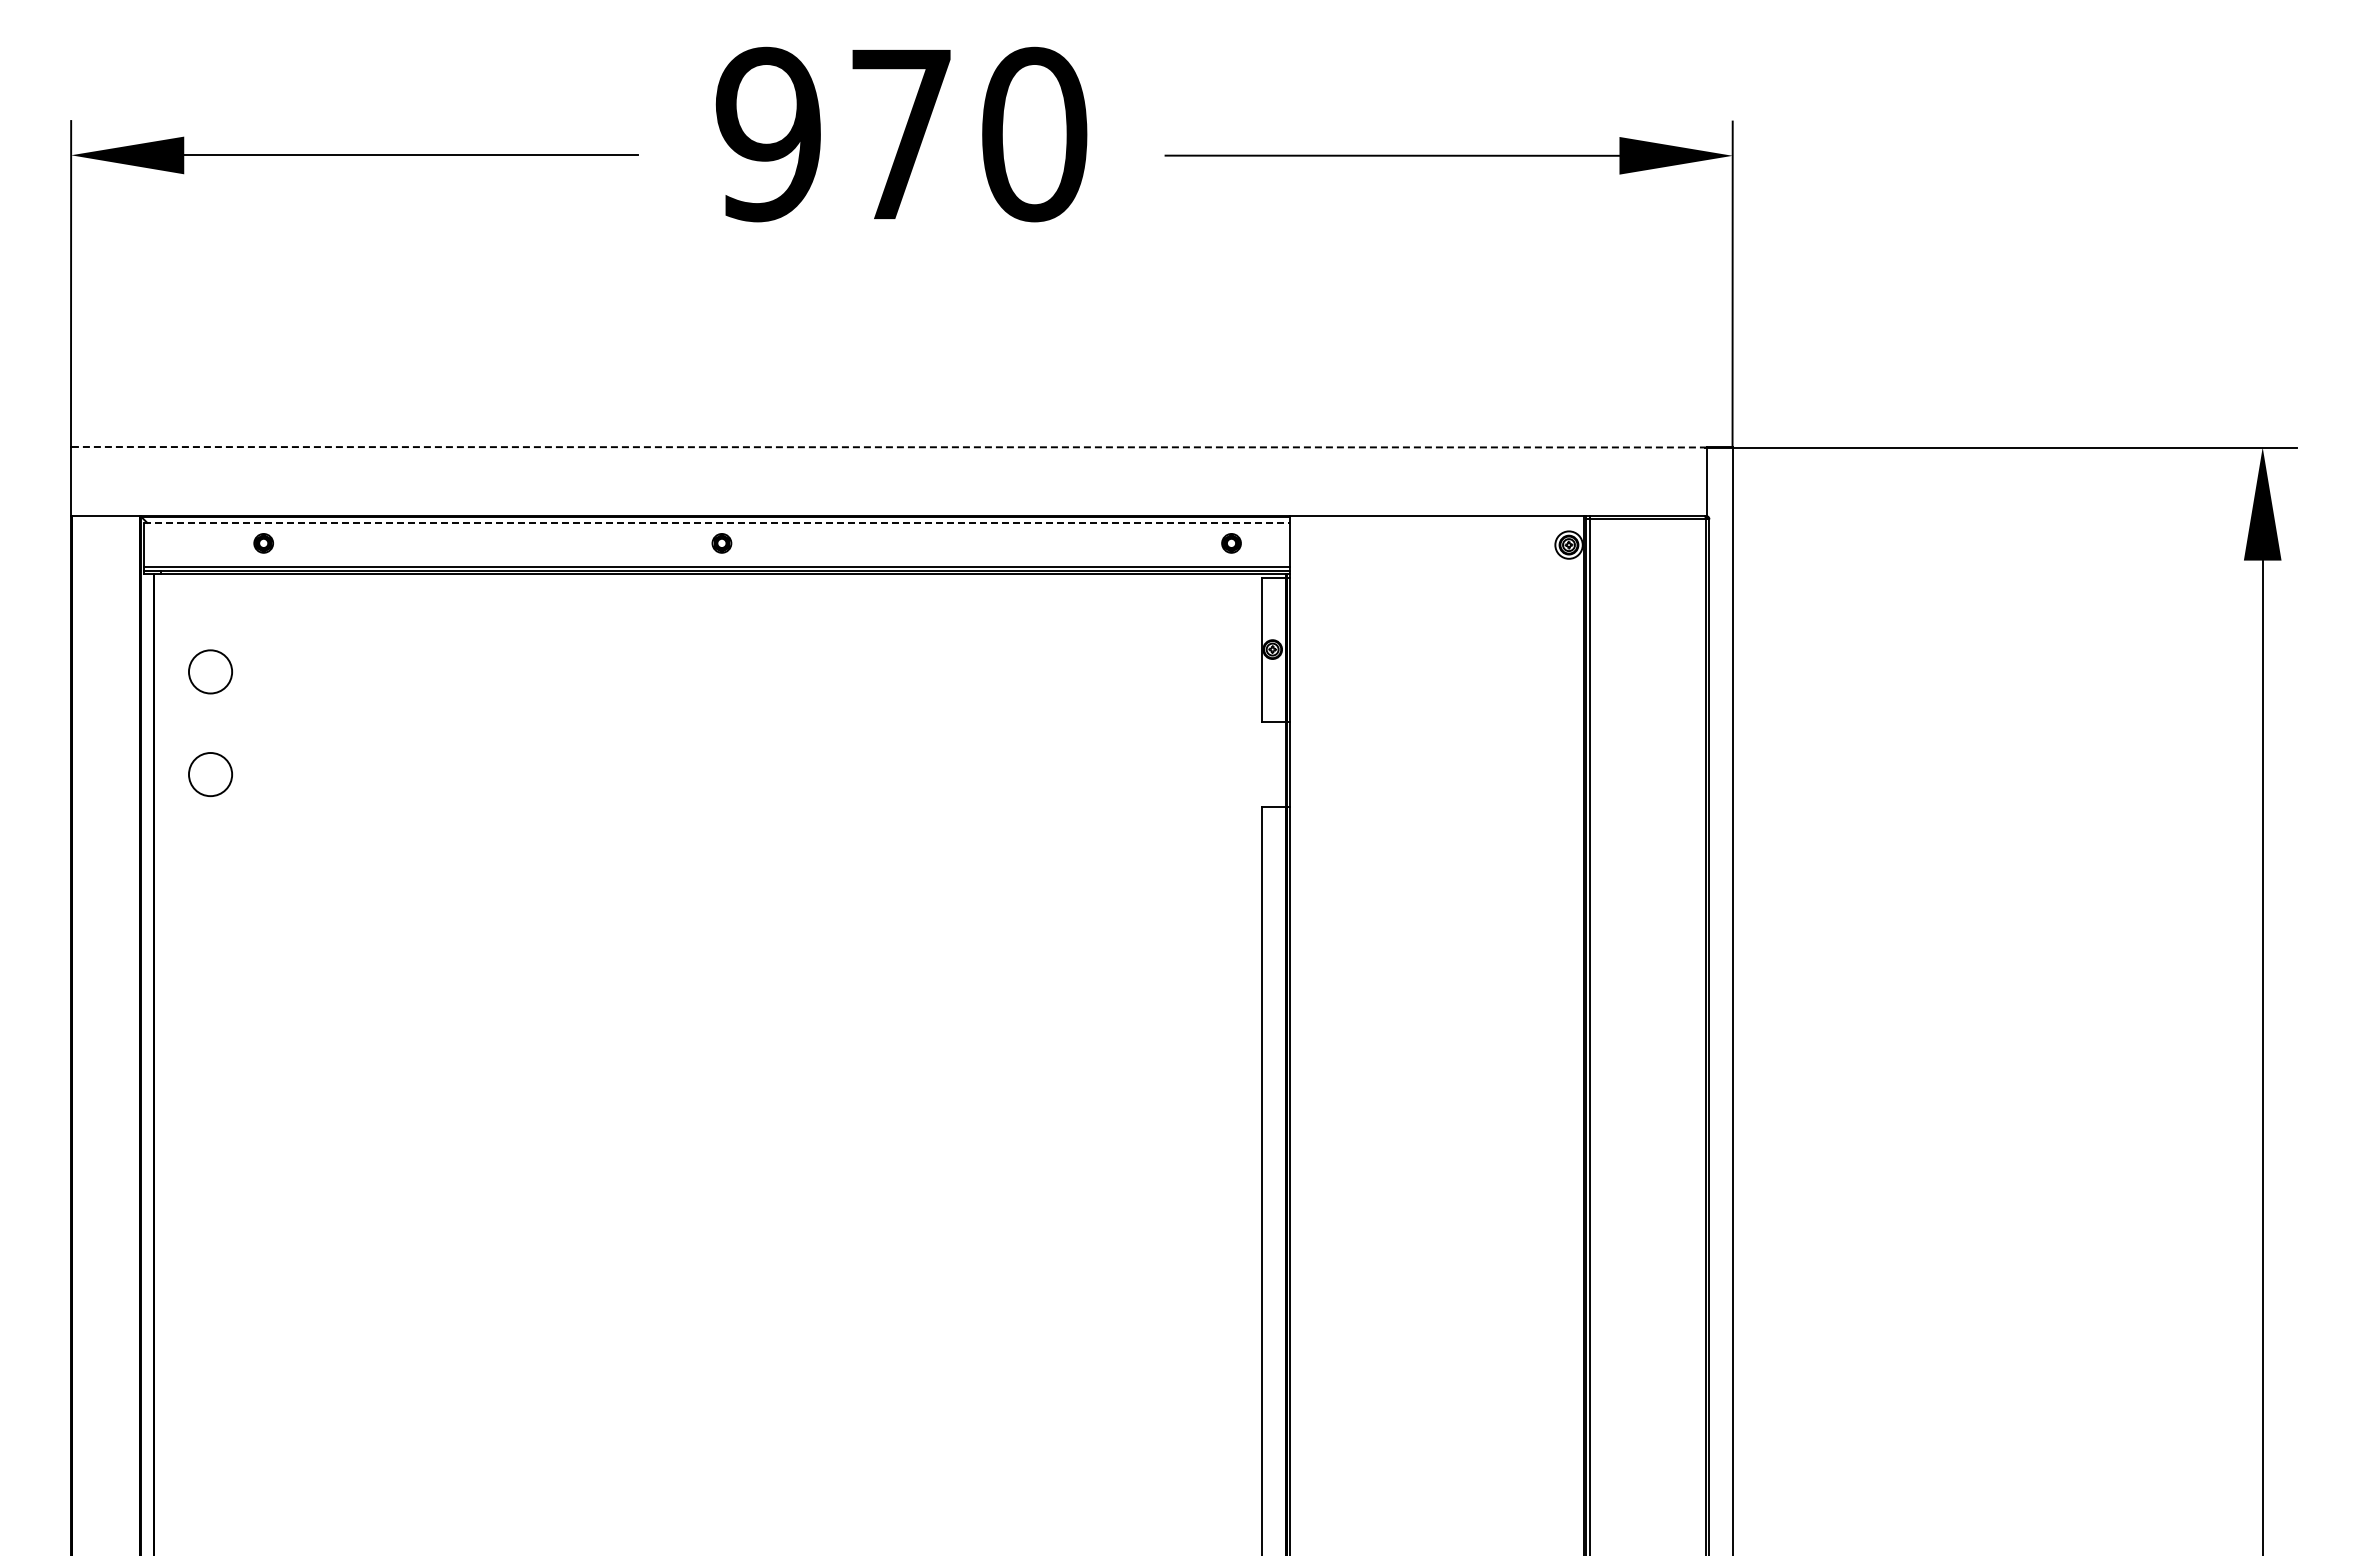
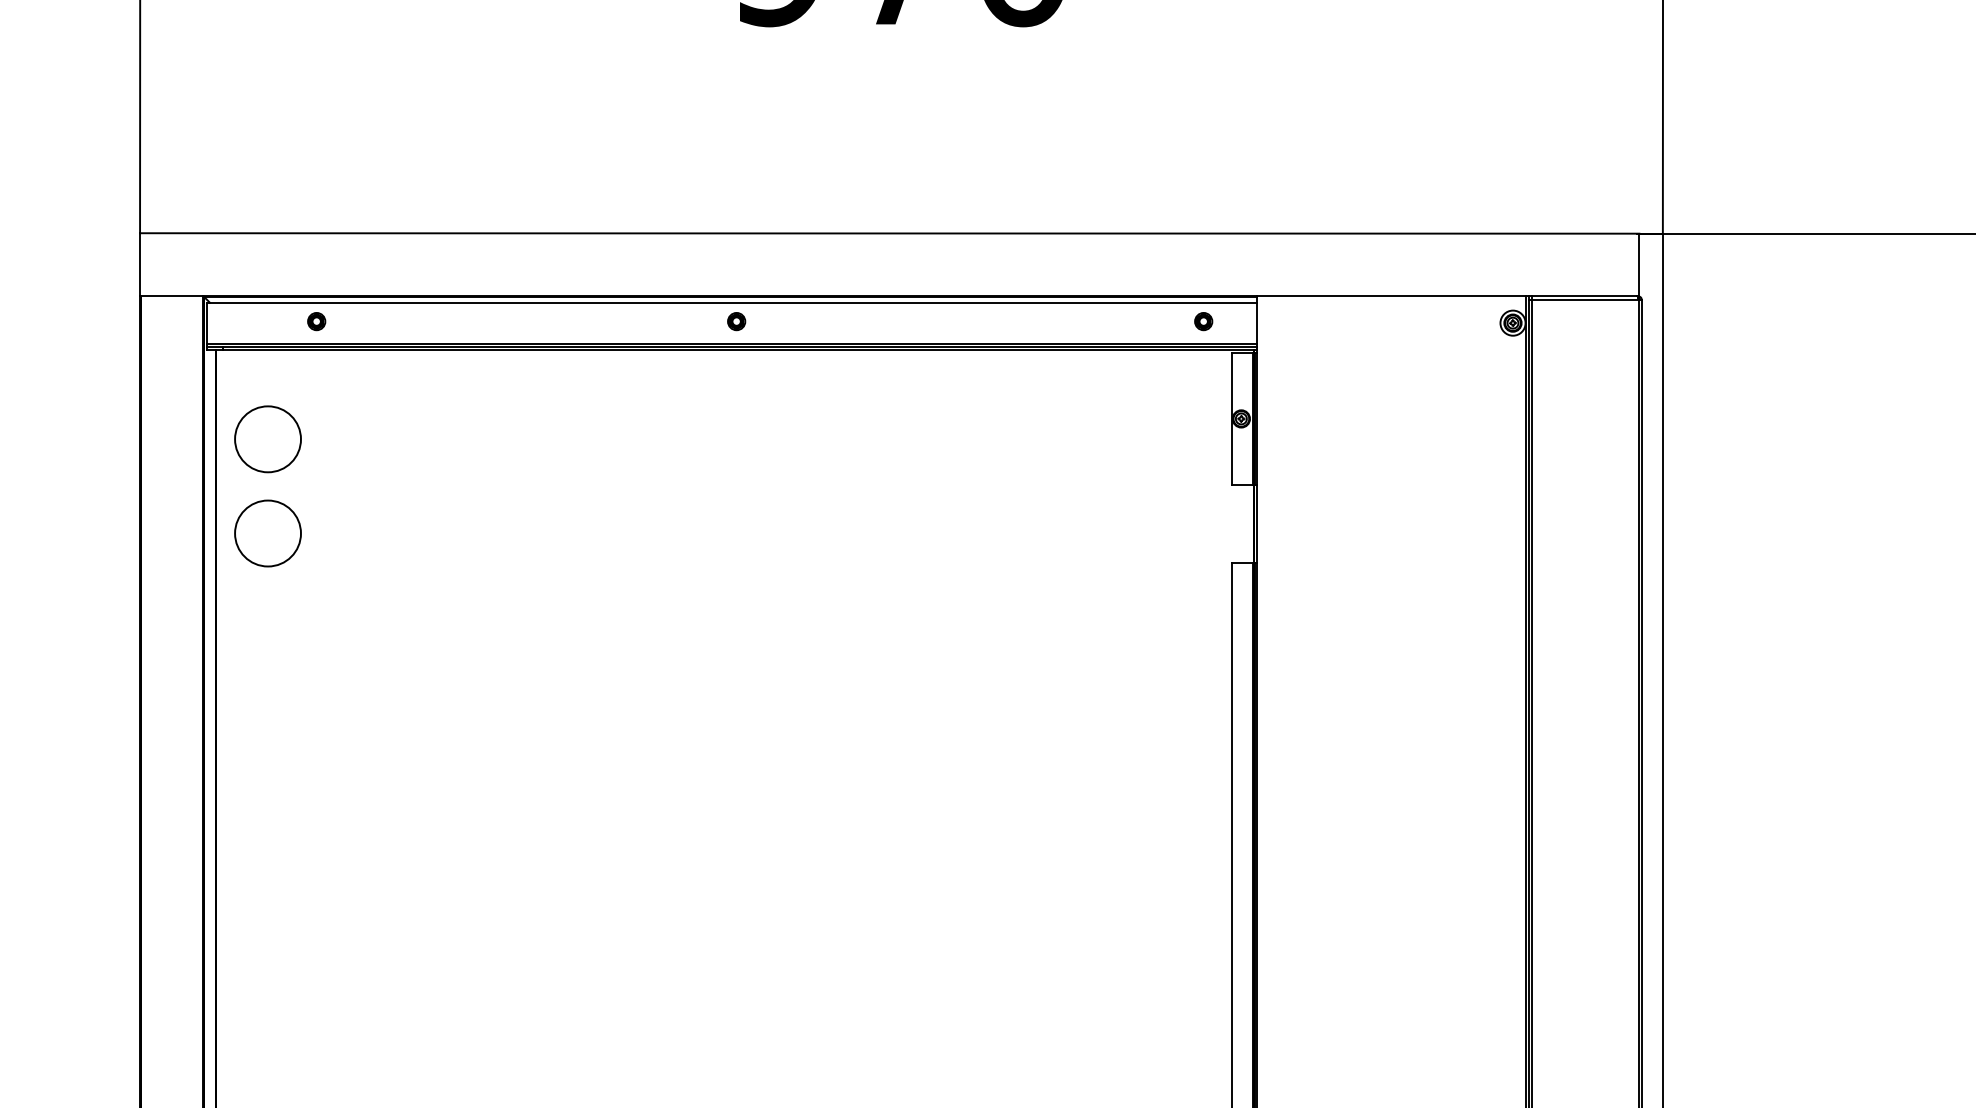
line: (888, 447) -> (889, 233), dashed -> solid
line: (716, 522) -> (731, 302), dashed -> solid
circle: (210, 671) -> (267, 438), size x1.67
circle: (210, 774) -> (267, 533), size x1.67

